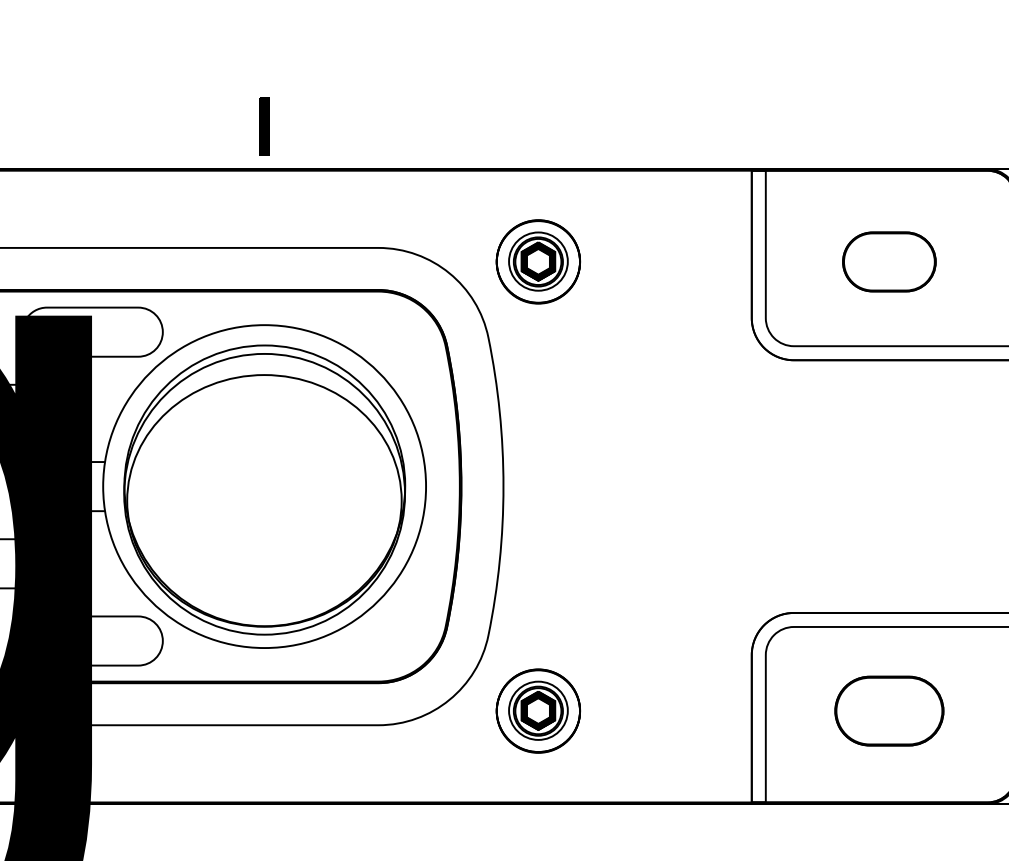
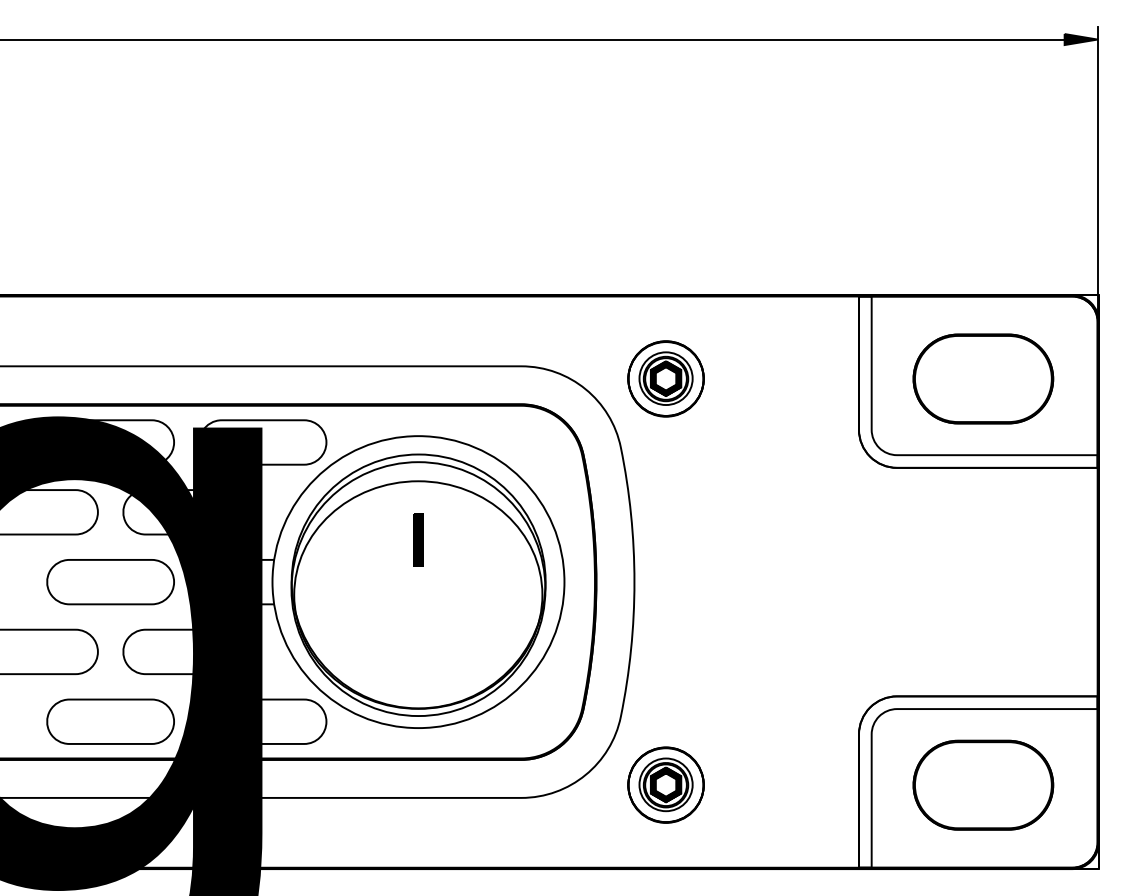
part: (264, 126) -> (418, 539), moved
part: (889, 261) -> (983, 378), size x1.67
part: (889, 710) -> (983, 784), size x1.43

